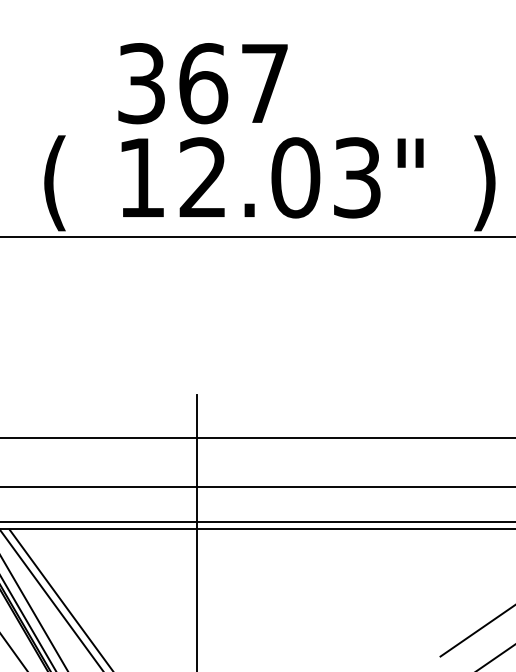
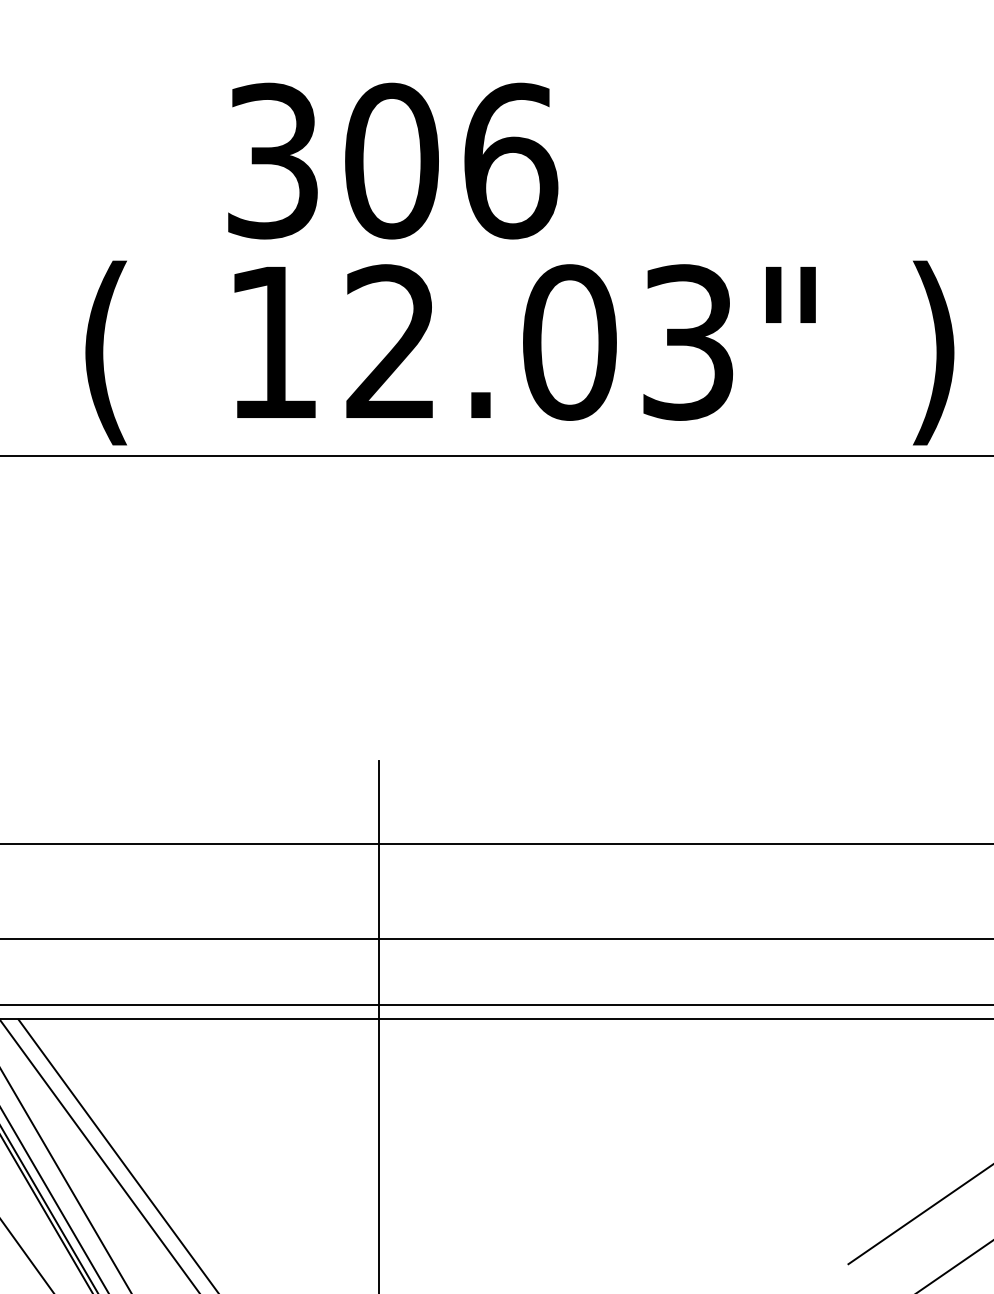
text: (234, 83) -> (451, 160), 367 -> 306

